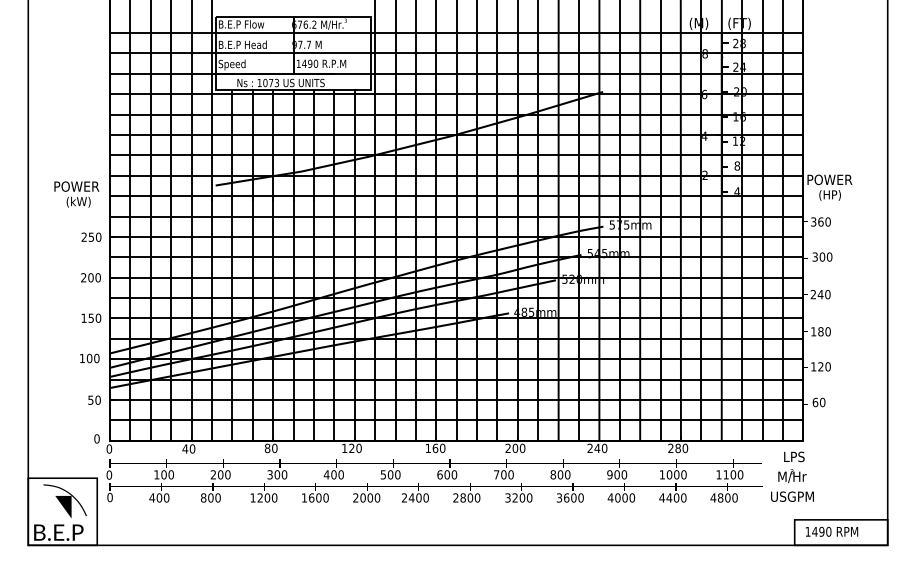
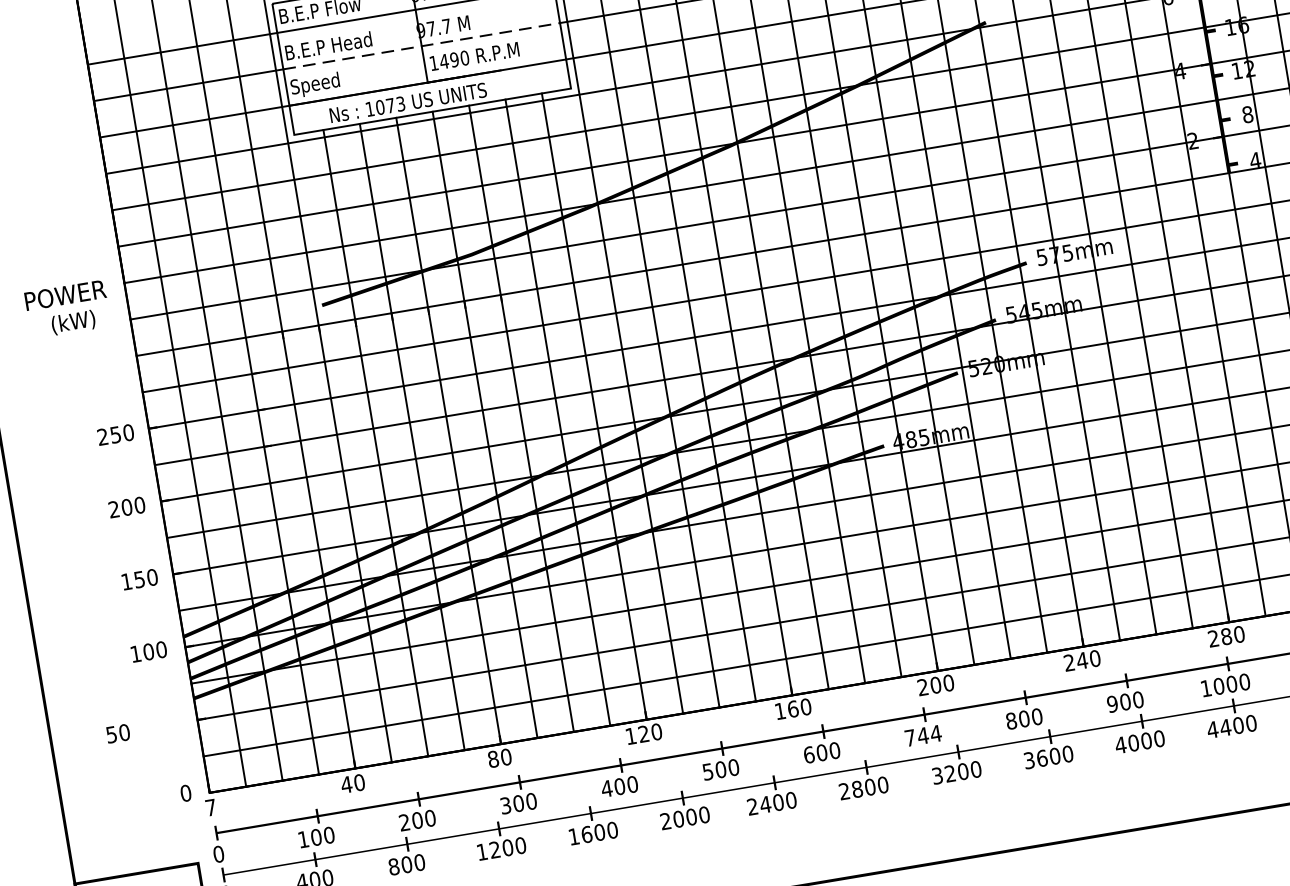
line: (294, 53) -> (423, 46), solid -> dashed
text: (76, 194) -> (67, 309), moved
text: (94, 399) -> (117, 732), moved
text: (109, 448) -> (211, 806), 0 -> 7
text: (506, 474) -> (927, 734), 700 -> 744

